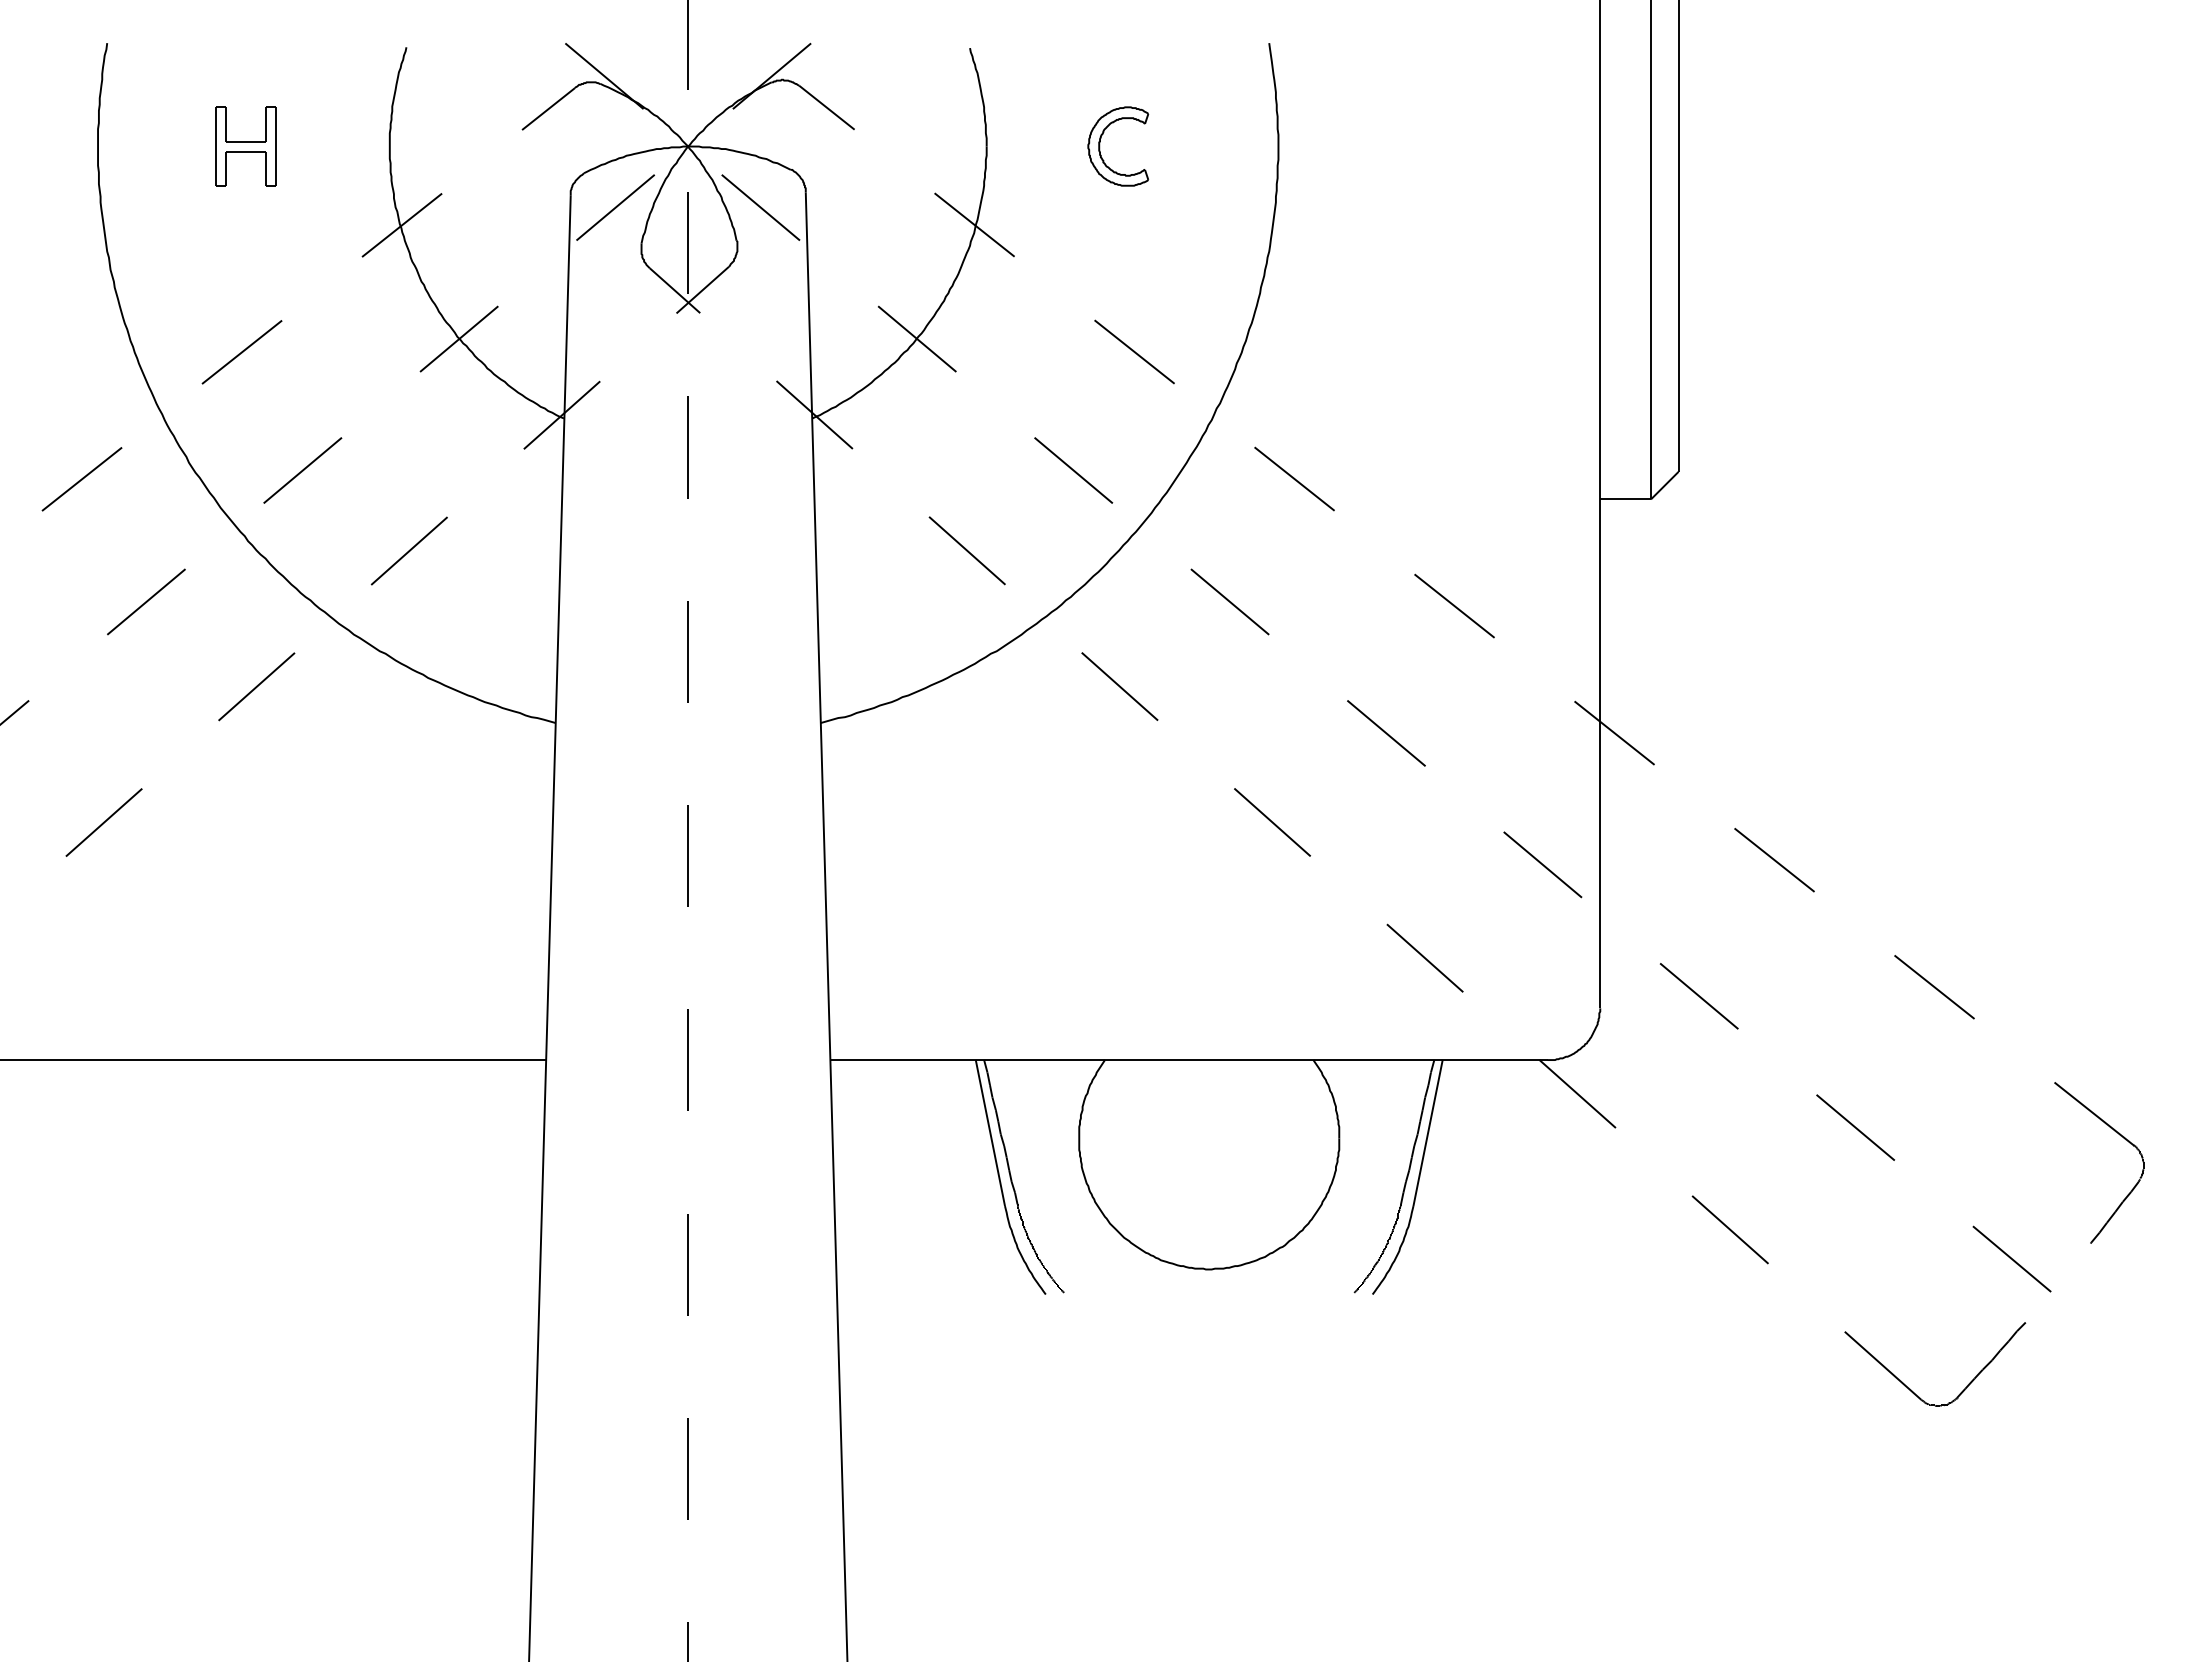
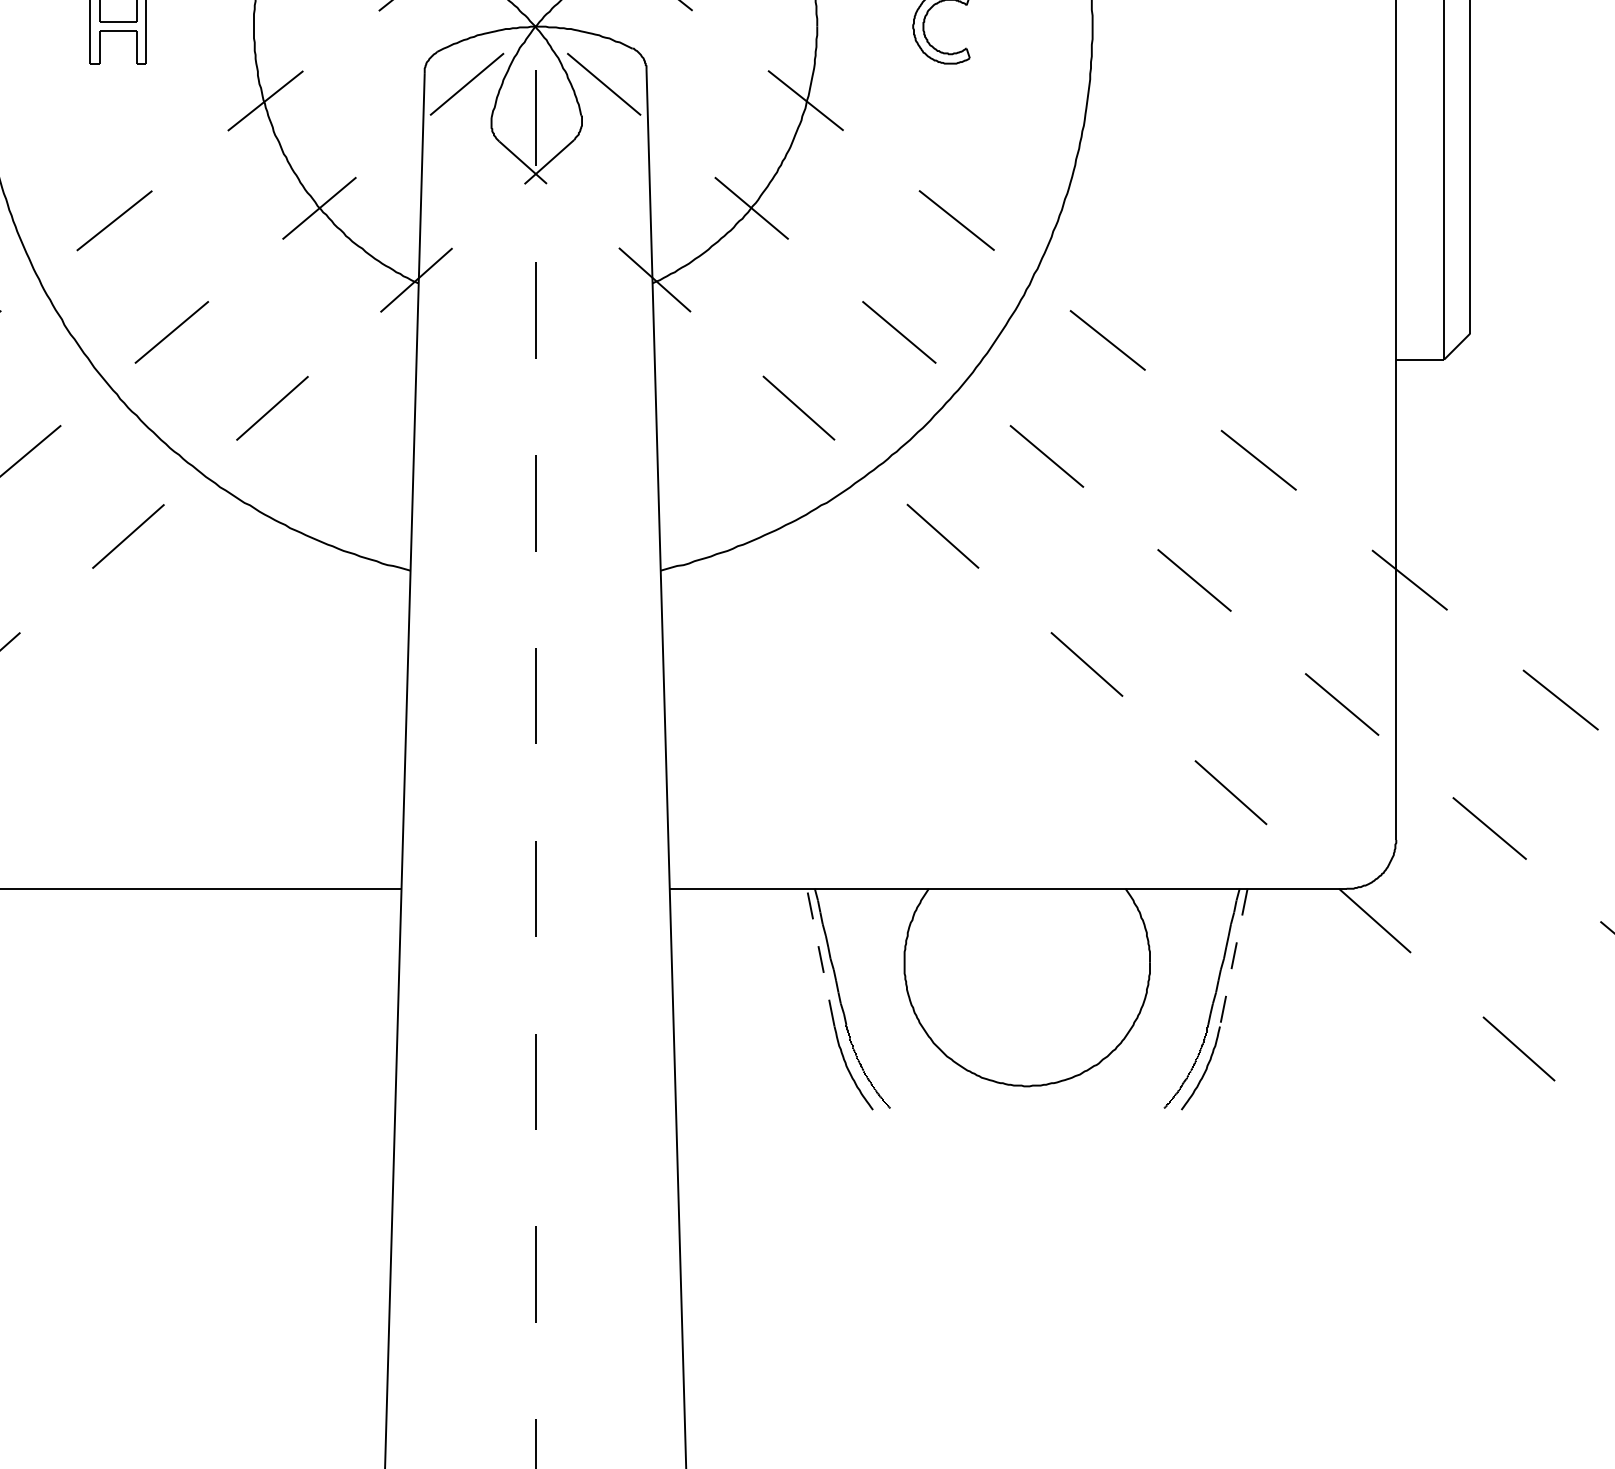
line: (990, 1132) -> (820, 957), solid -> dashed
line: (1427, 1133) -> (1233, 958), solid -> dashed

